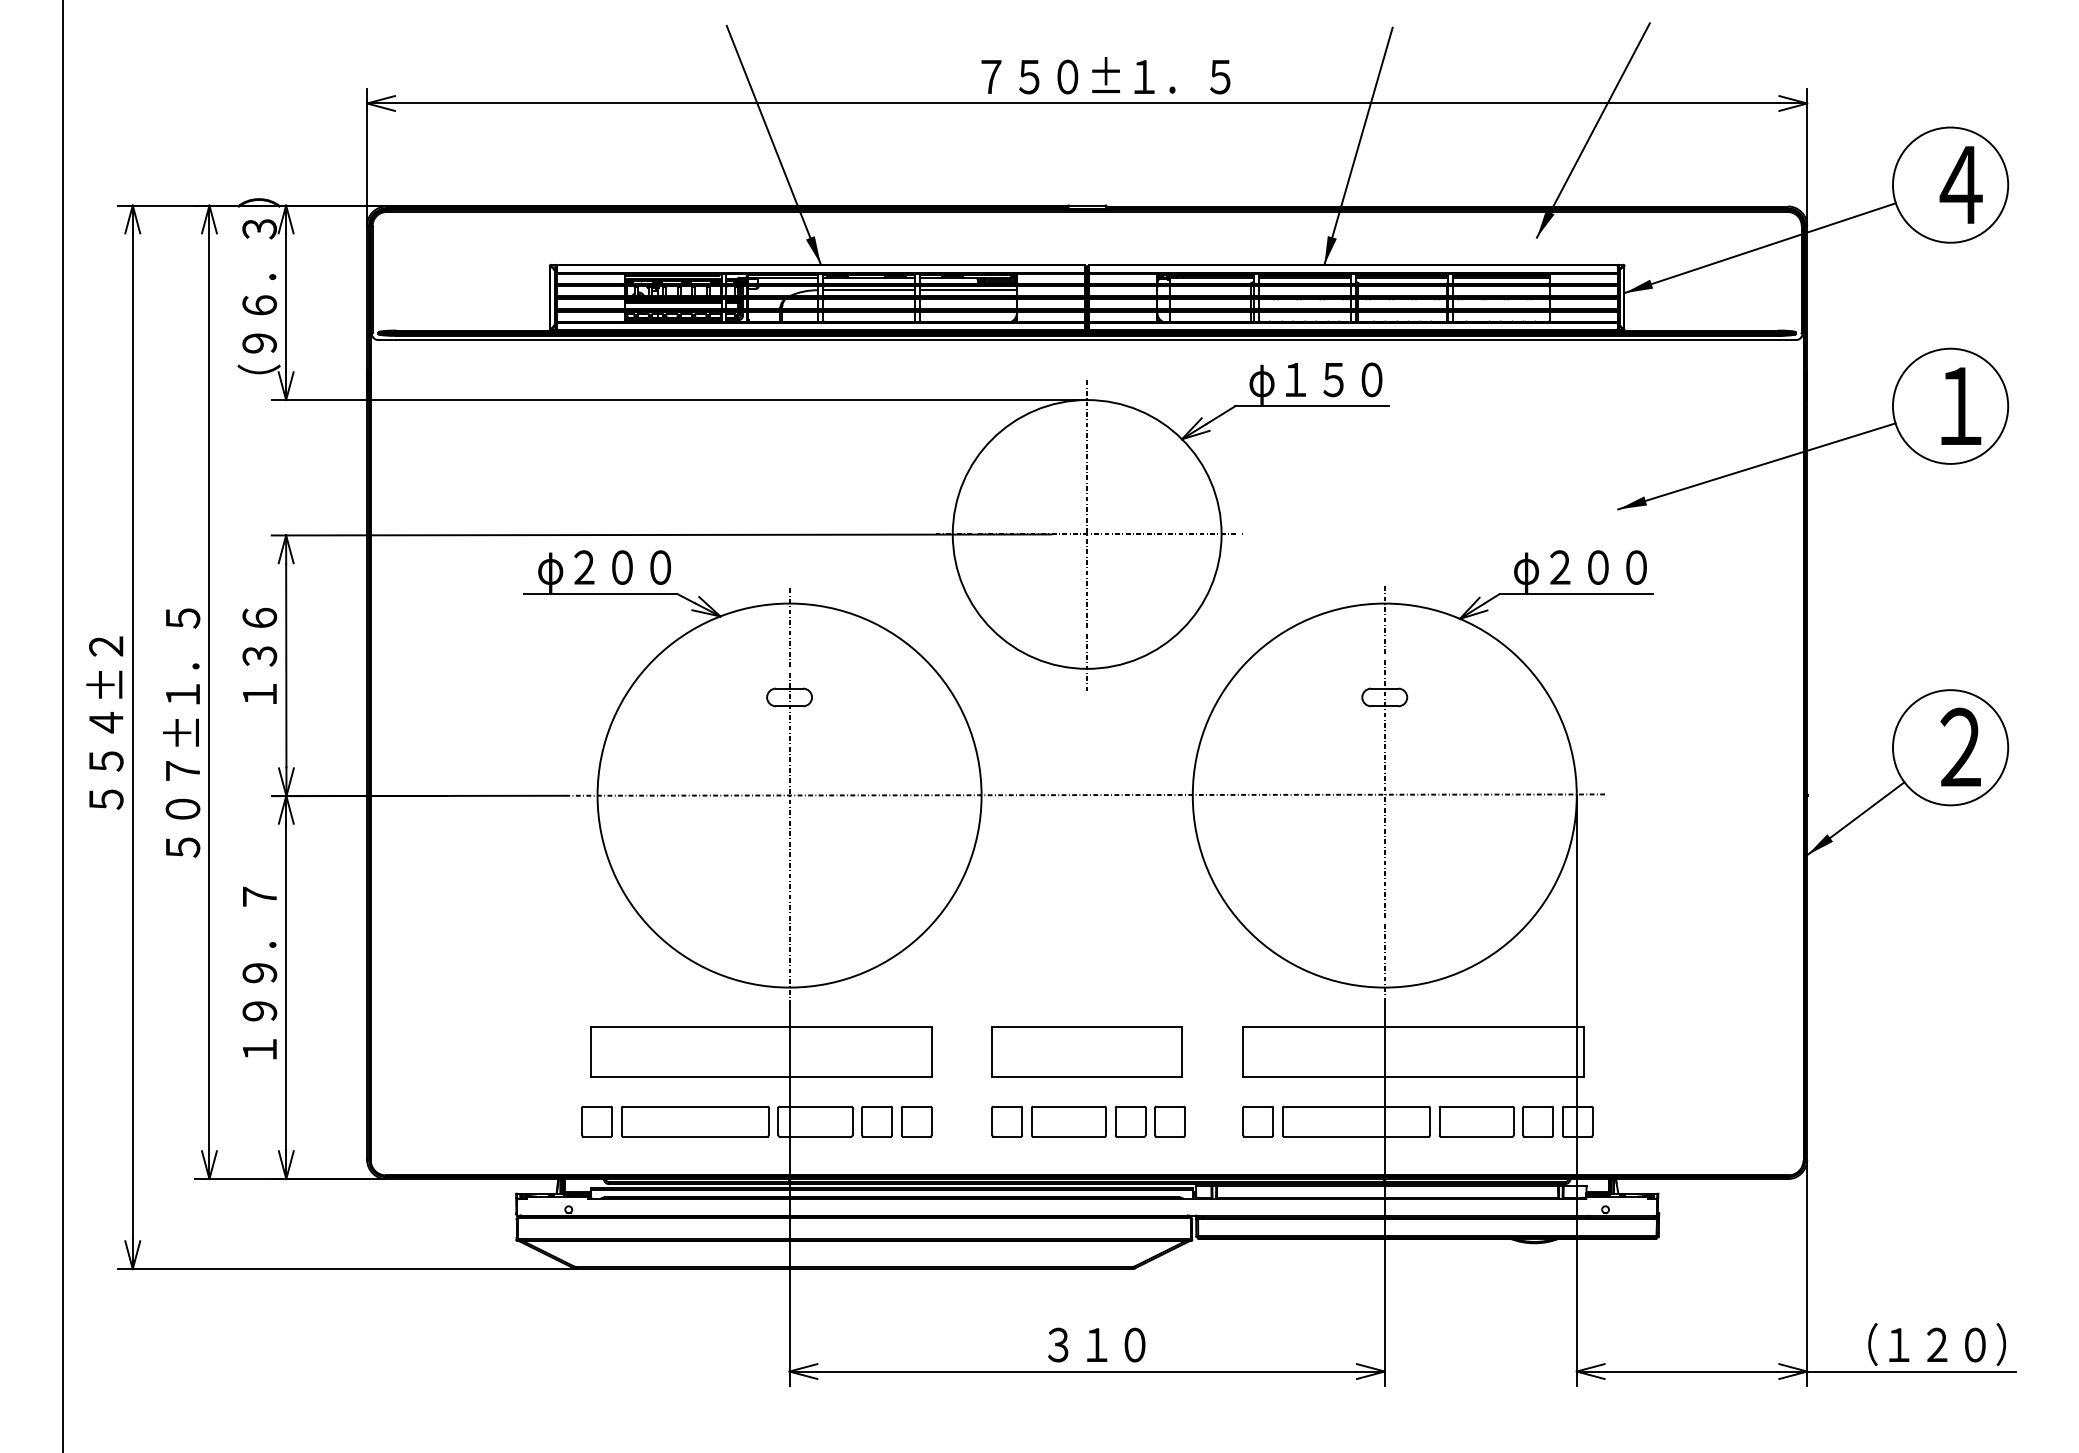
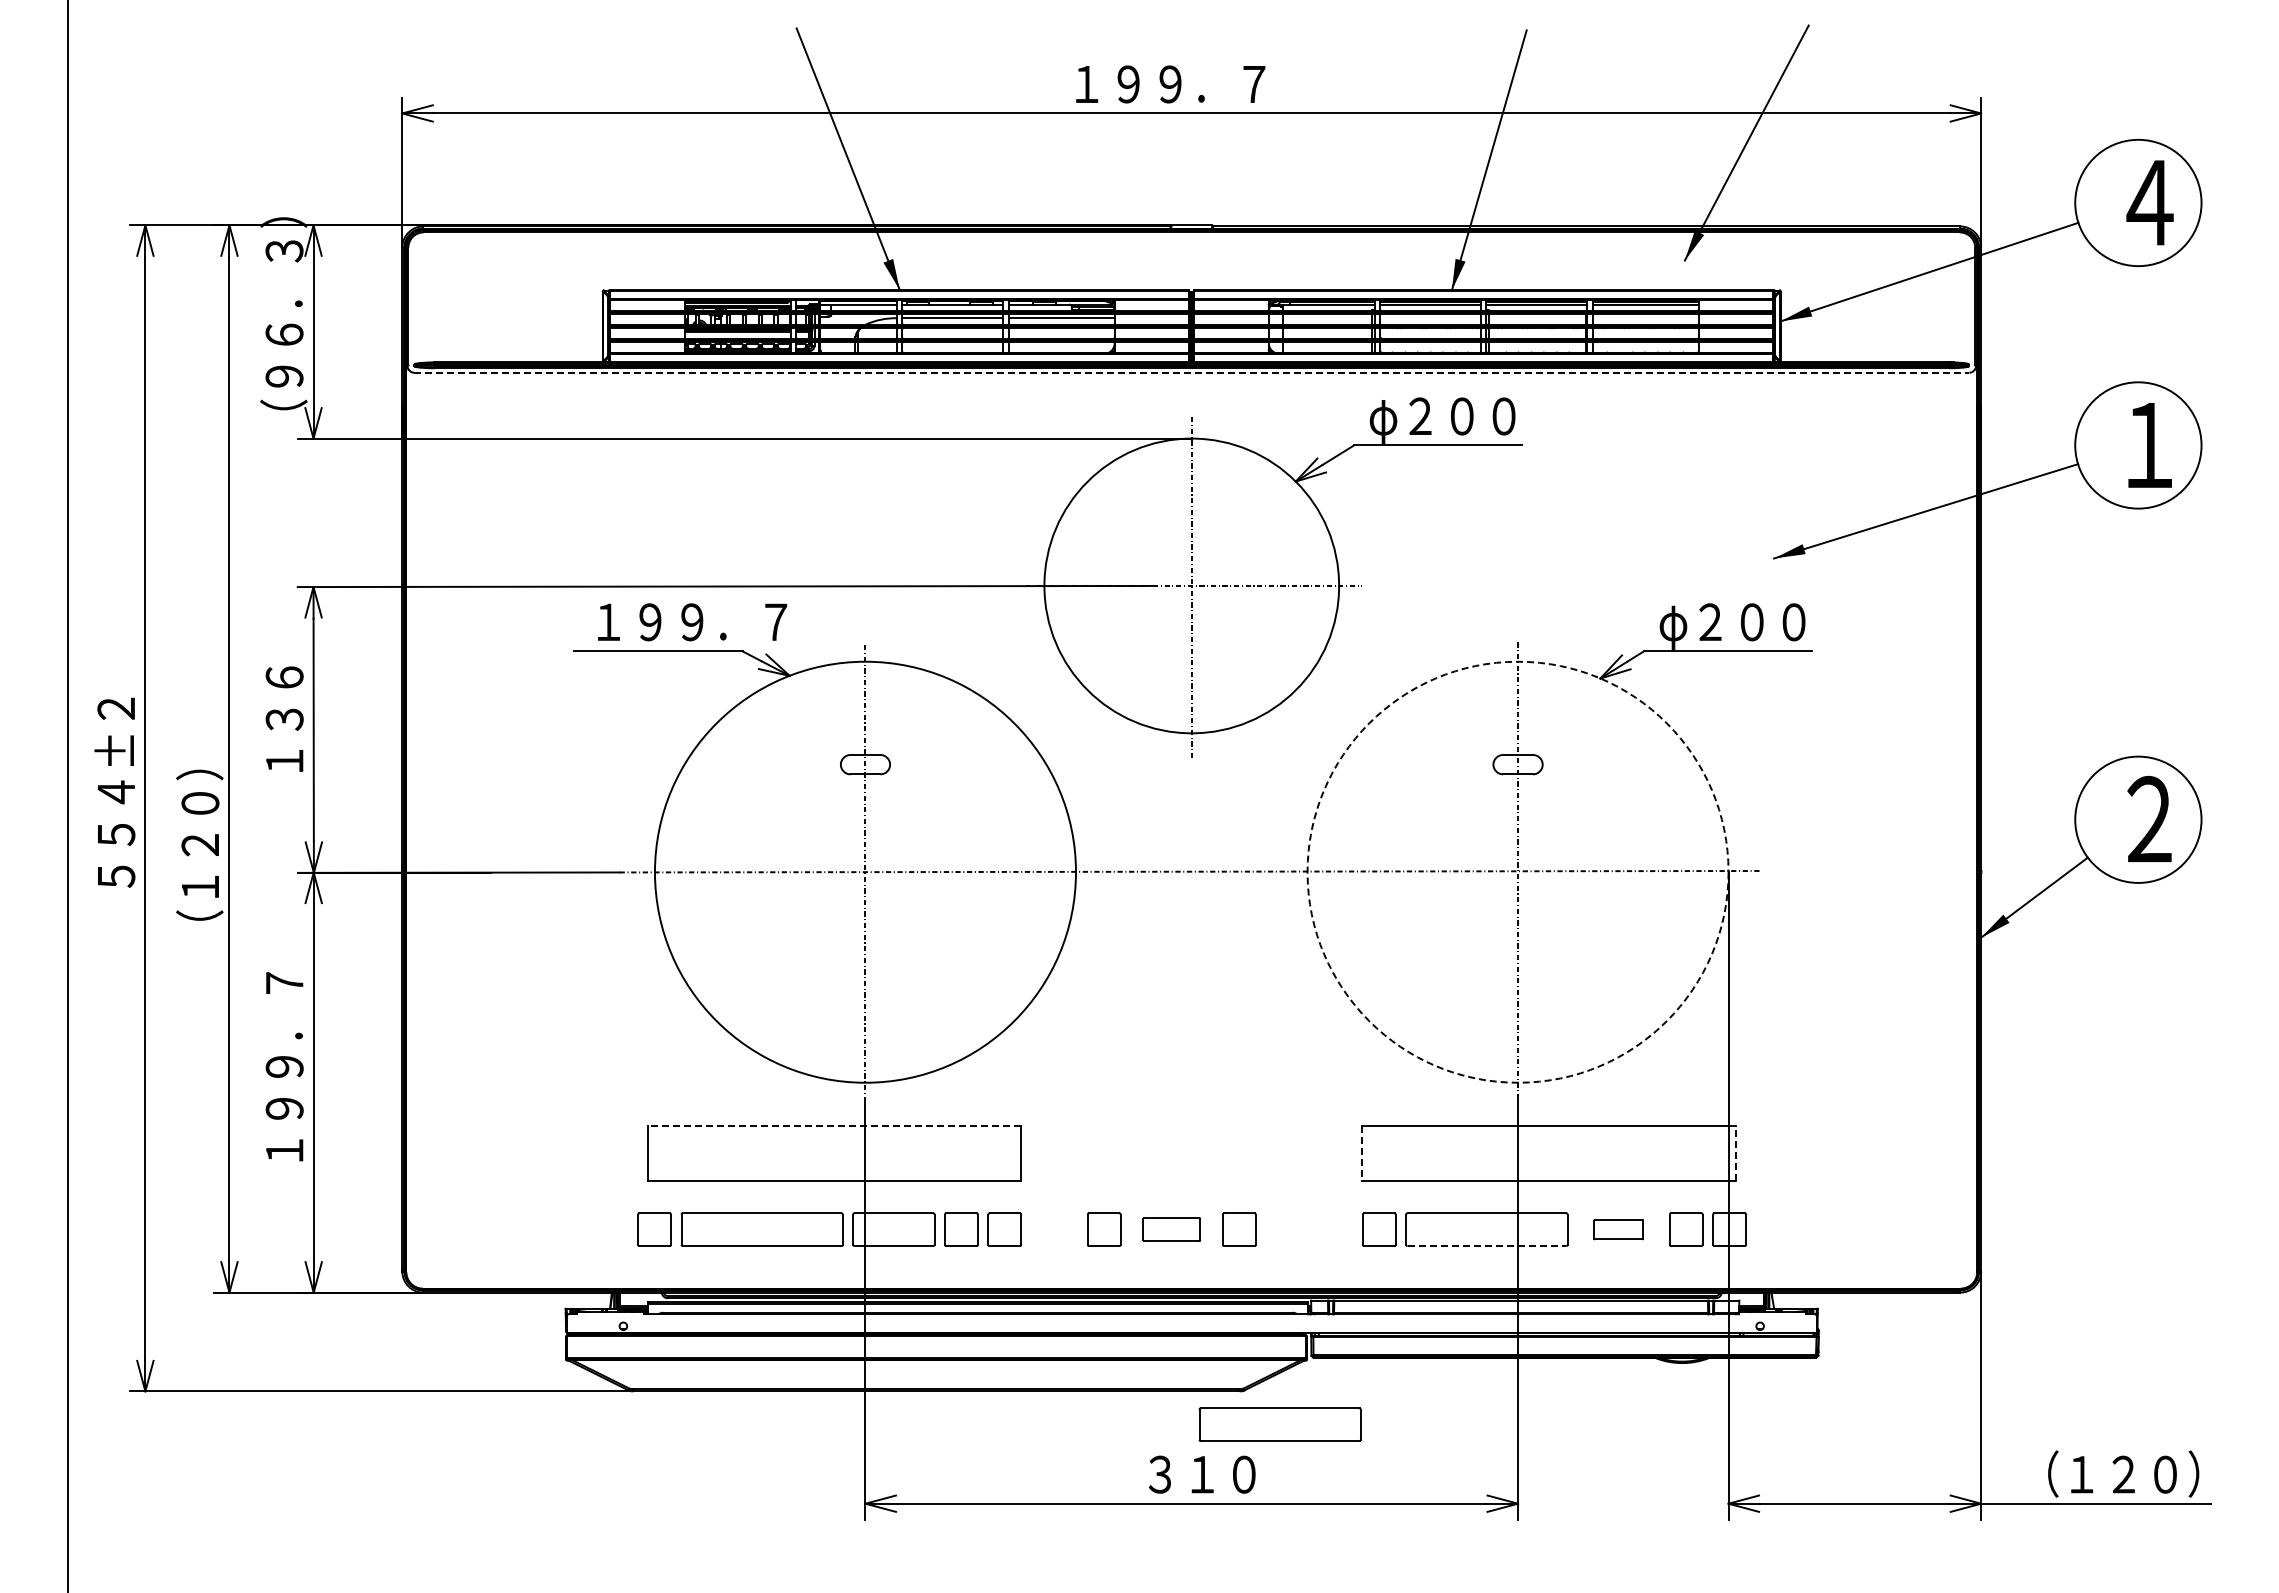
text: (1106, 75) -> (1212, 82), ７５０±１．５ -> １９９．７
line: (1086, 339) -> (1191, 372), solid -> dashed
text: (1314, 379) -> (1441, 416), φ１５０ -> φ２００
text: (628, 571) -> (688, 626), φ２００ -> １９９．７
text: (182, 732) -> (199, 803), ５０７±１．５ -> （１２０）
circle: (1384, 794) -> (1517, 871), solid -> dashed
line: (761, 1027) -> (834, 1126), solid -> dashed
part: (1086, 1052) -> (1191, 1153), removed
line: (1583, 1052) -> (1735, 1153), solid -> dashed
line: (1242, 1053) -> (1362, 1154), solid -> dashed
part: (1068, 1121) -> (1171, 1229), size x0.7
part: (1169, 1121) -> (1282, 1229), removed
part: (1476, 1121) -> (1618, 1229), size x0.6
line: (1356, 1136) -> (1487, 1246), solid -> dashed
part: (1167, 1299) -> (1279, 1424), added

